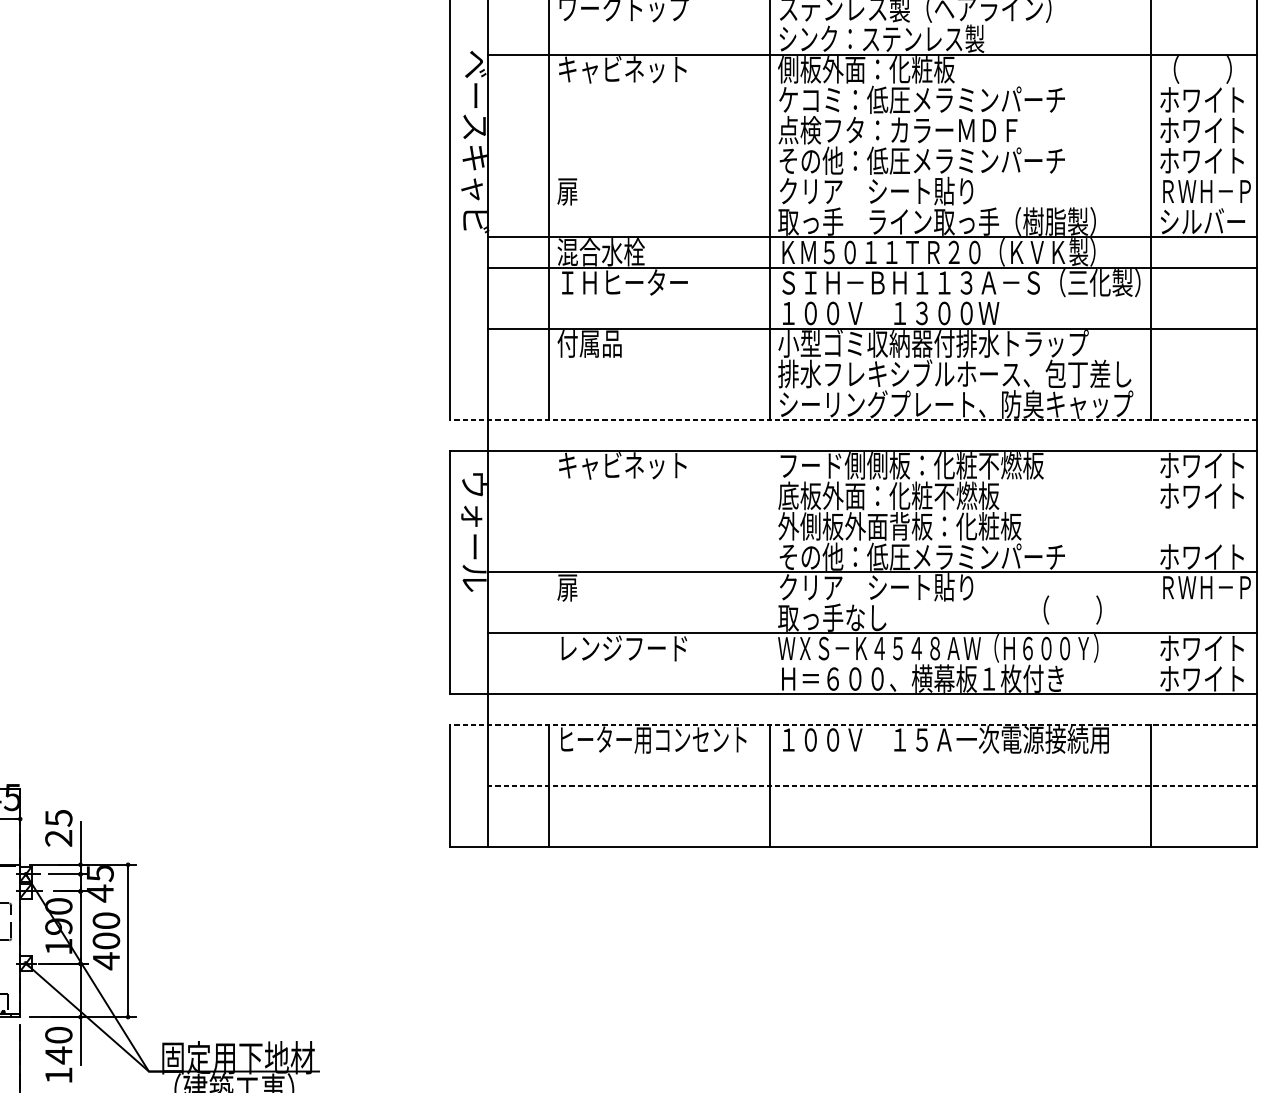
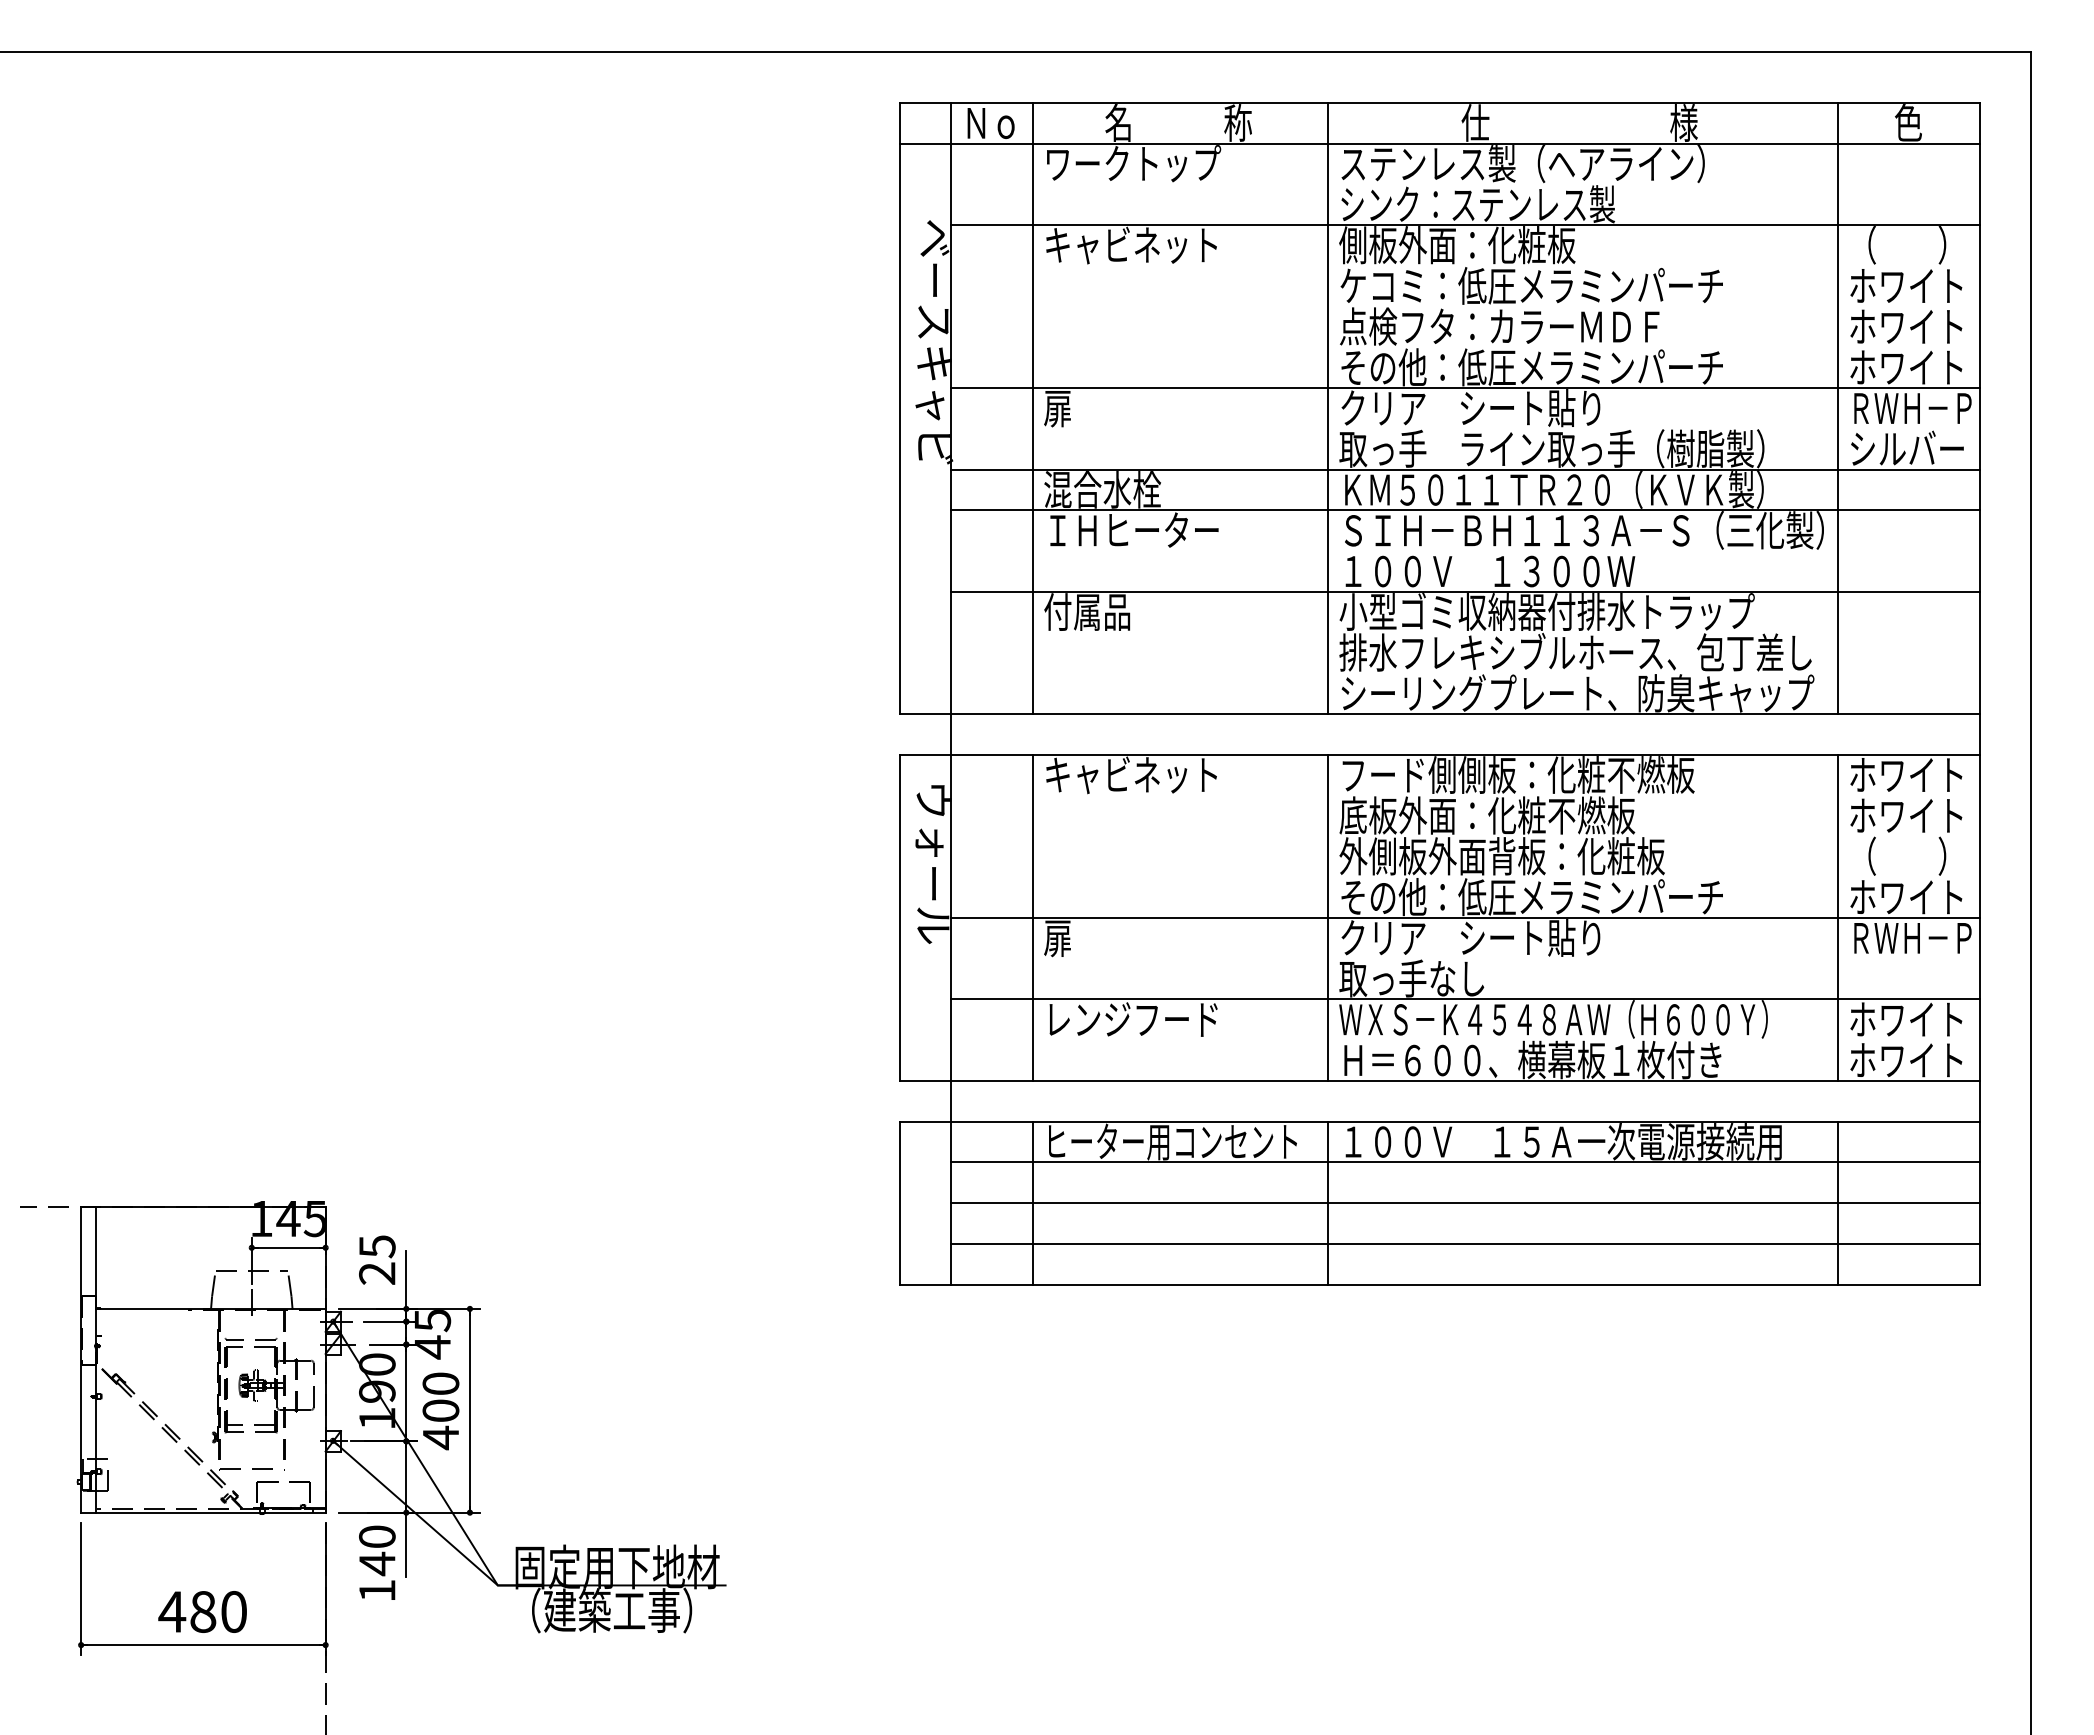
line: (872, 176) -> (1465, 388), added
line: (853, 420) -> (1440, 714), dashed -> solid
line: (548, 572) -> (1032, 917), added
line: (770, 572) -> (1328, 917), added
line: (1150, 572) -> (1837, 917), added
text: (1072, 609) -> (1907, 855), moved
line: (853, 724) -> (1440, 1121), dashed -> solid
line: (872, 755) -> (1465, 1162), added
line: (872, 785) -> (1465, 1203), dashed -> solid
line: (872, 815) -> (1465, 1243), added

